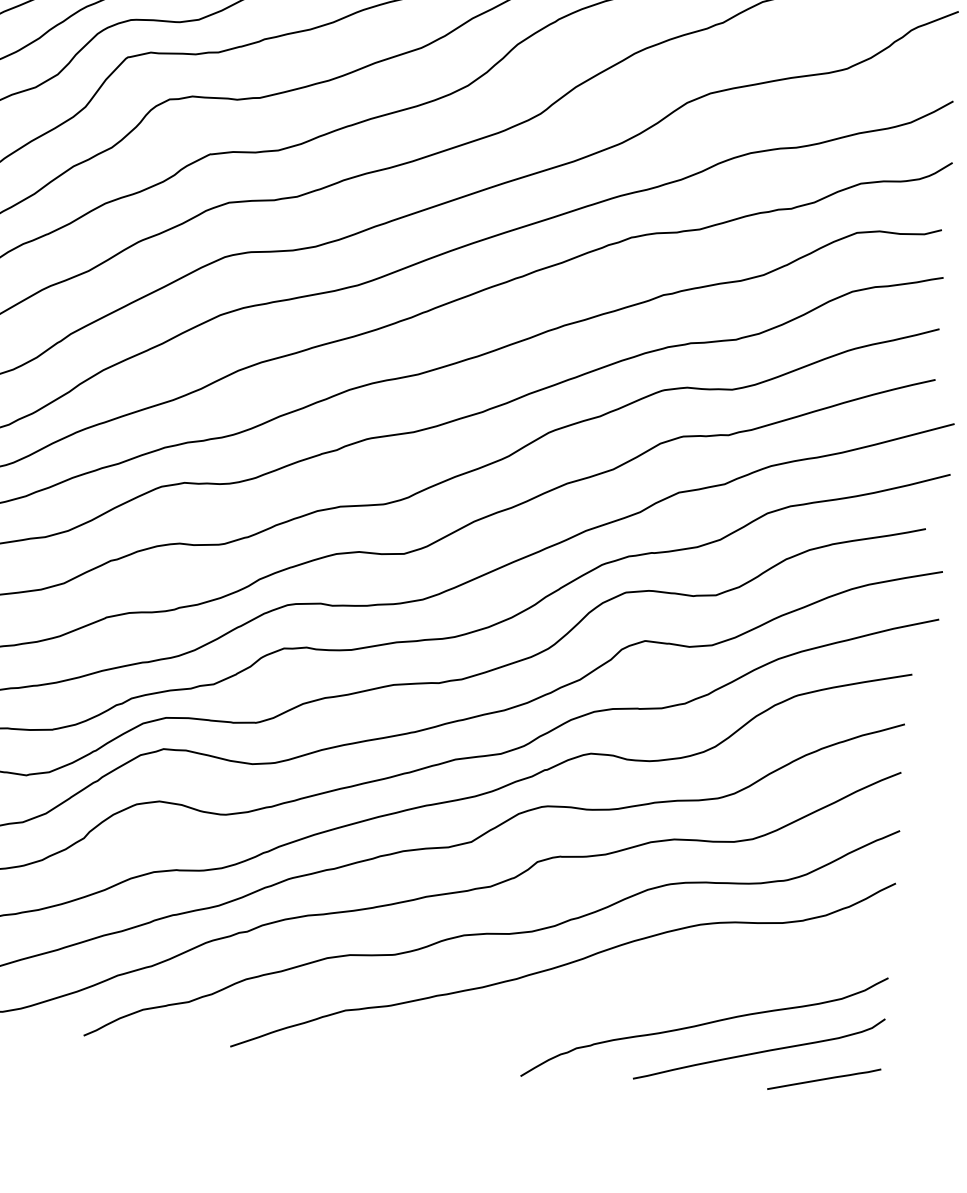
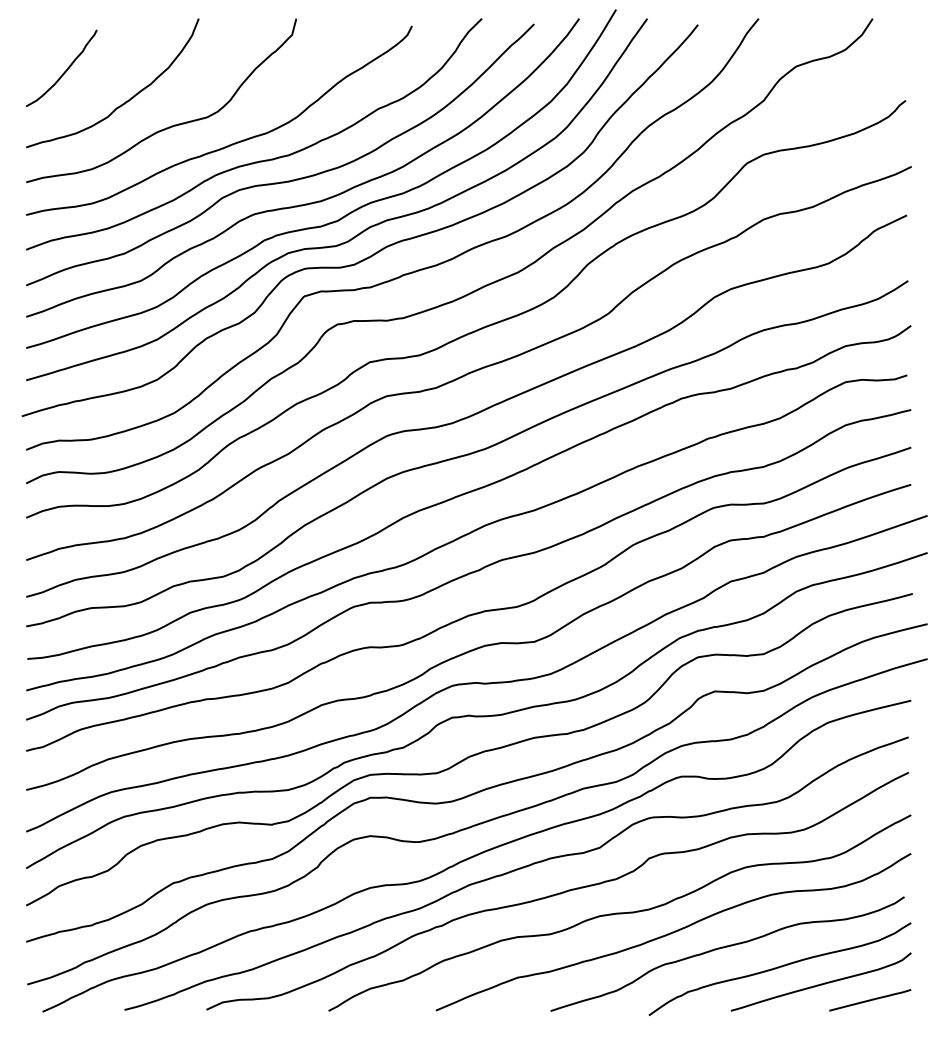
curve: (635, 991) -> (727, 947), added

